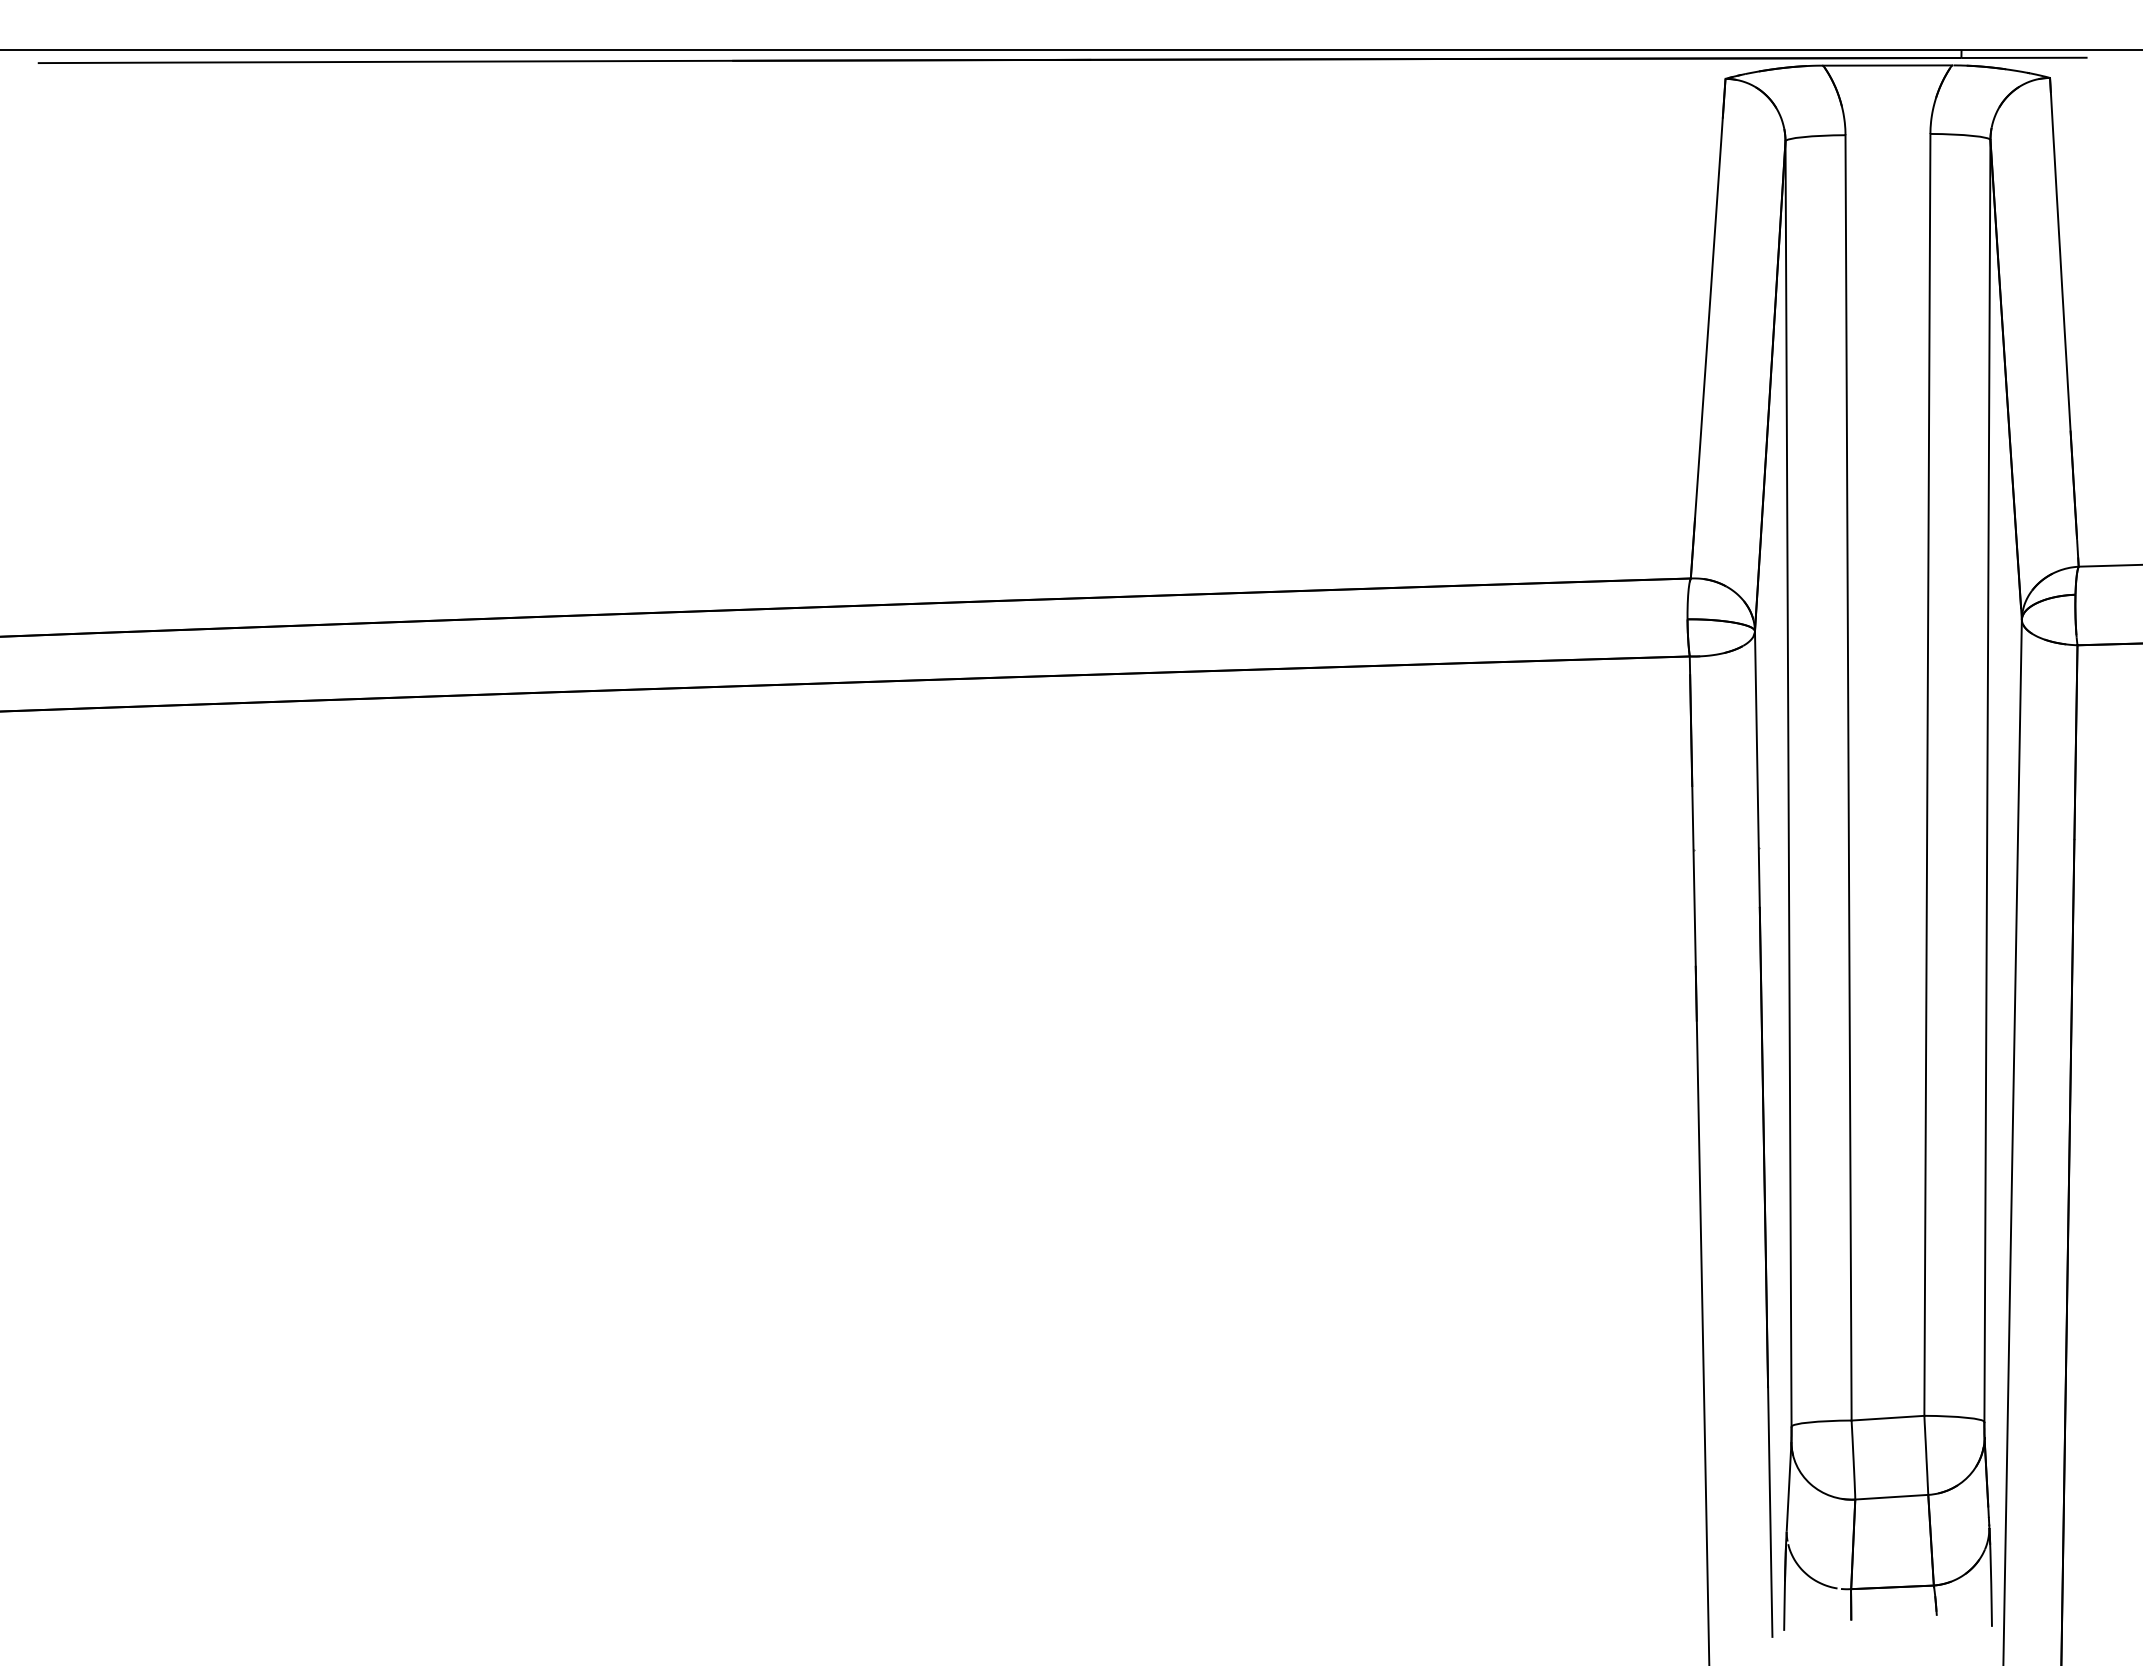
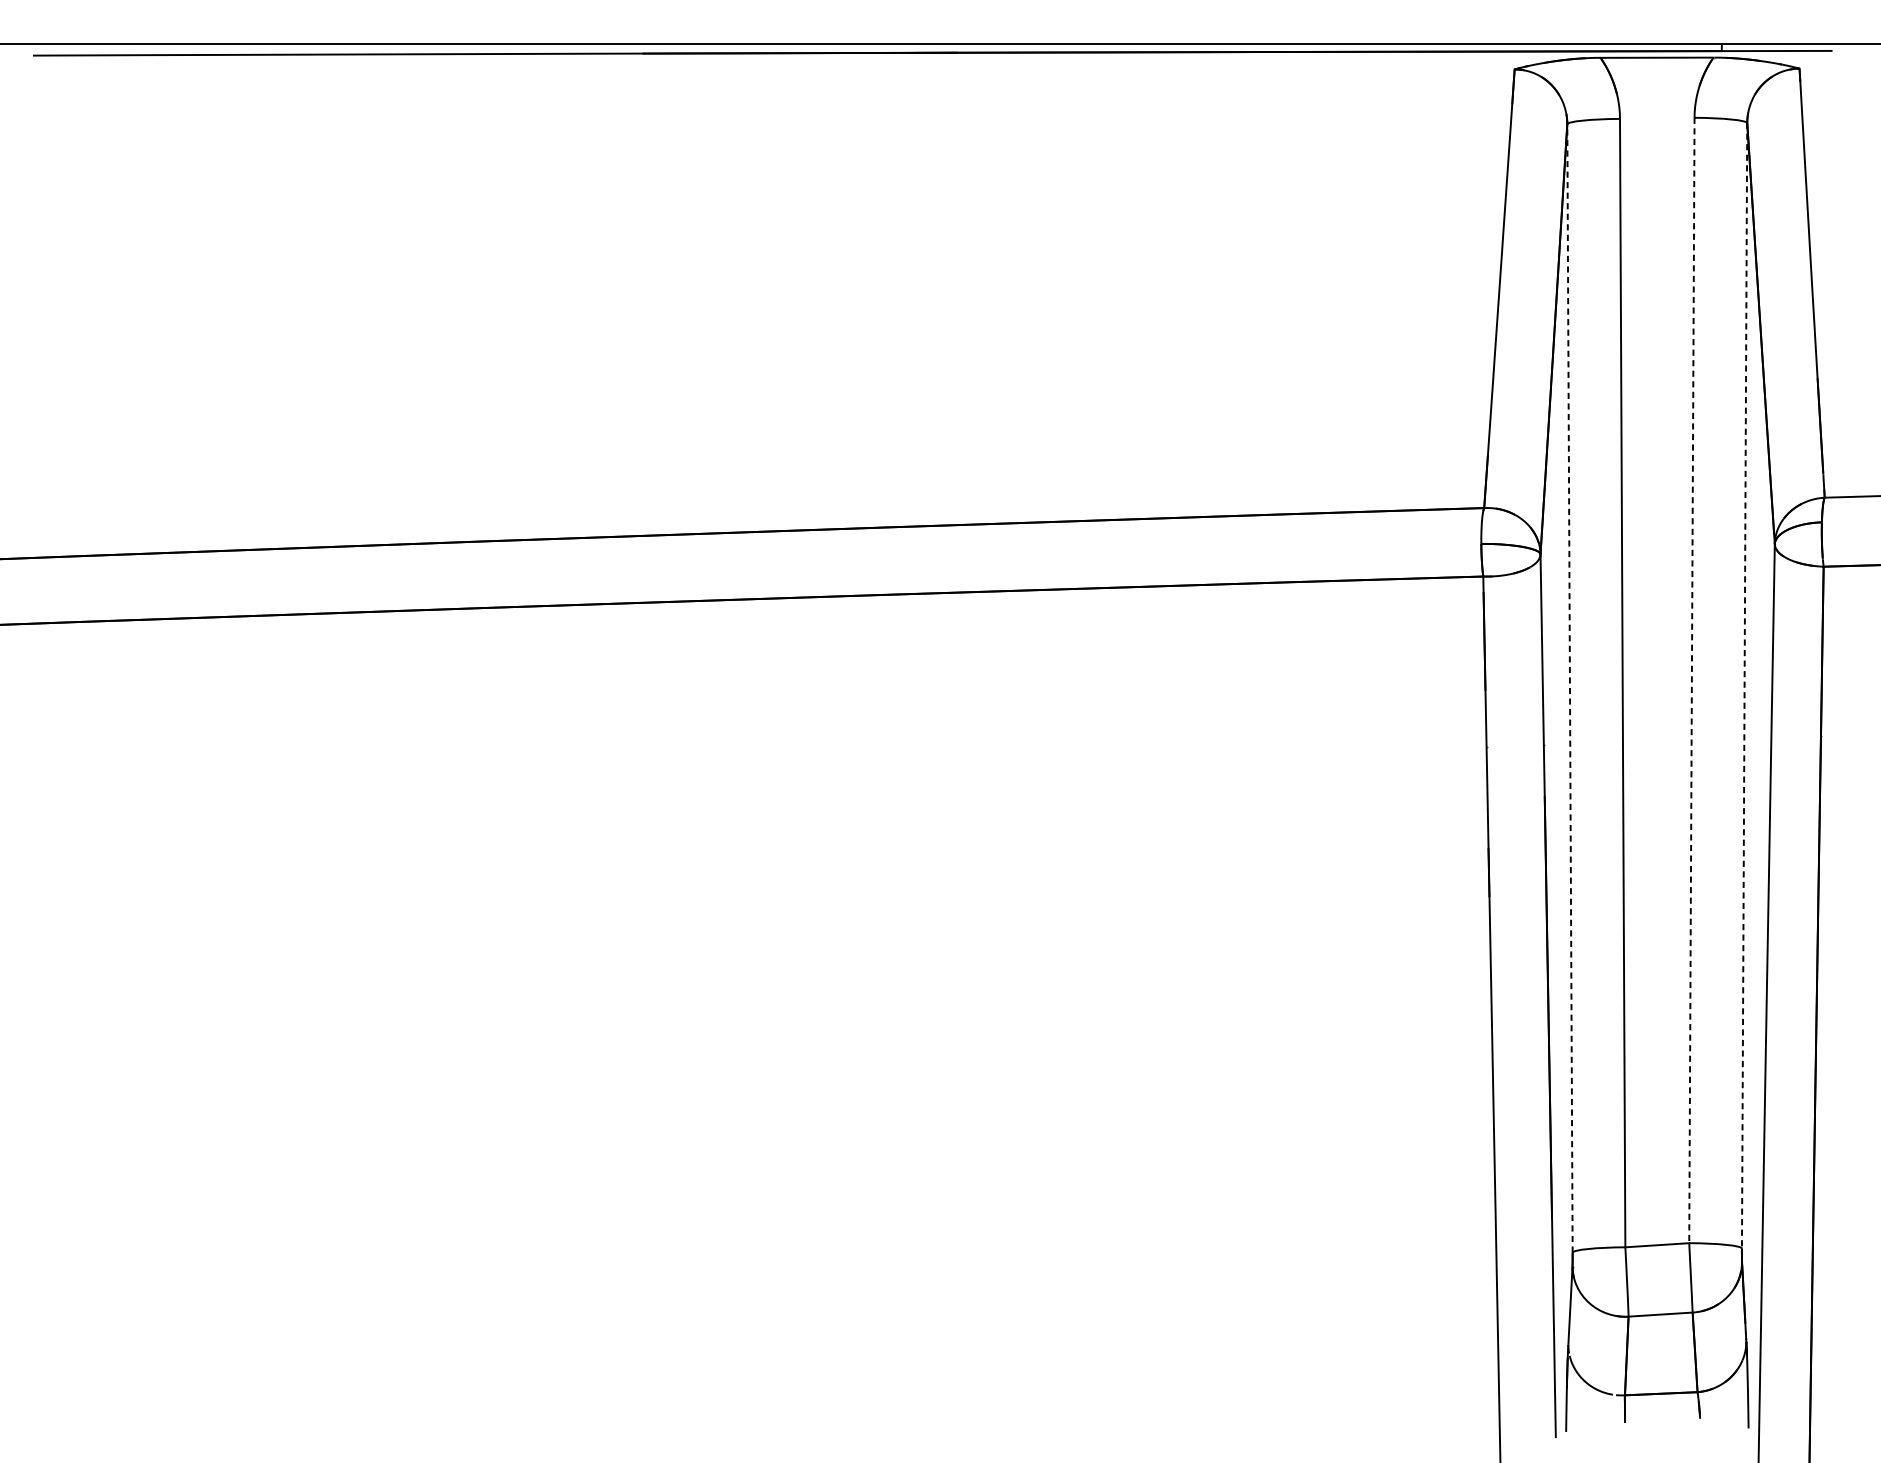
line: (1927, 774) -> (1691, 680), solid -> dashed
line: (1987, 780) -> (1744, 685), solid -> dashed
line: (1788, 783) -> (1569, 688), solid -> dashed

